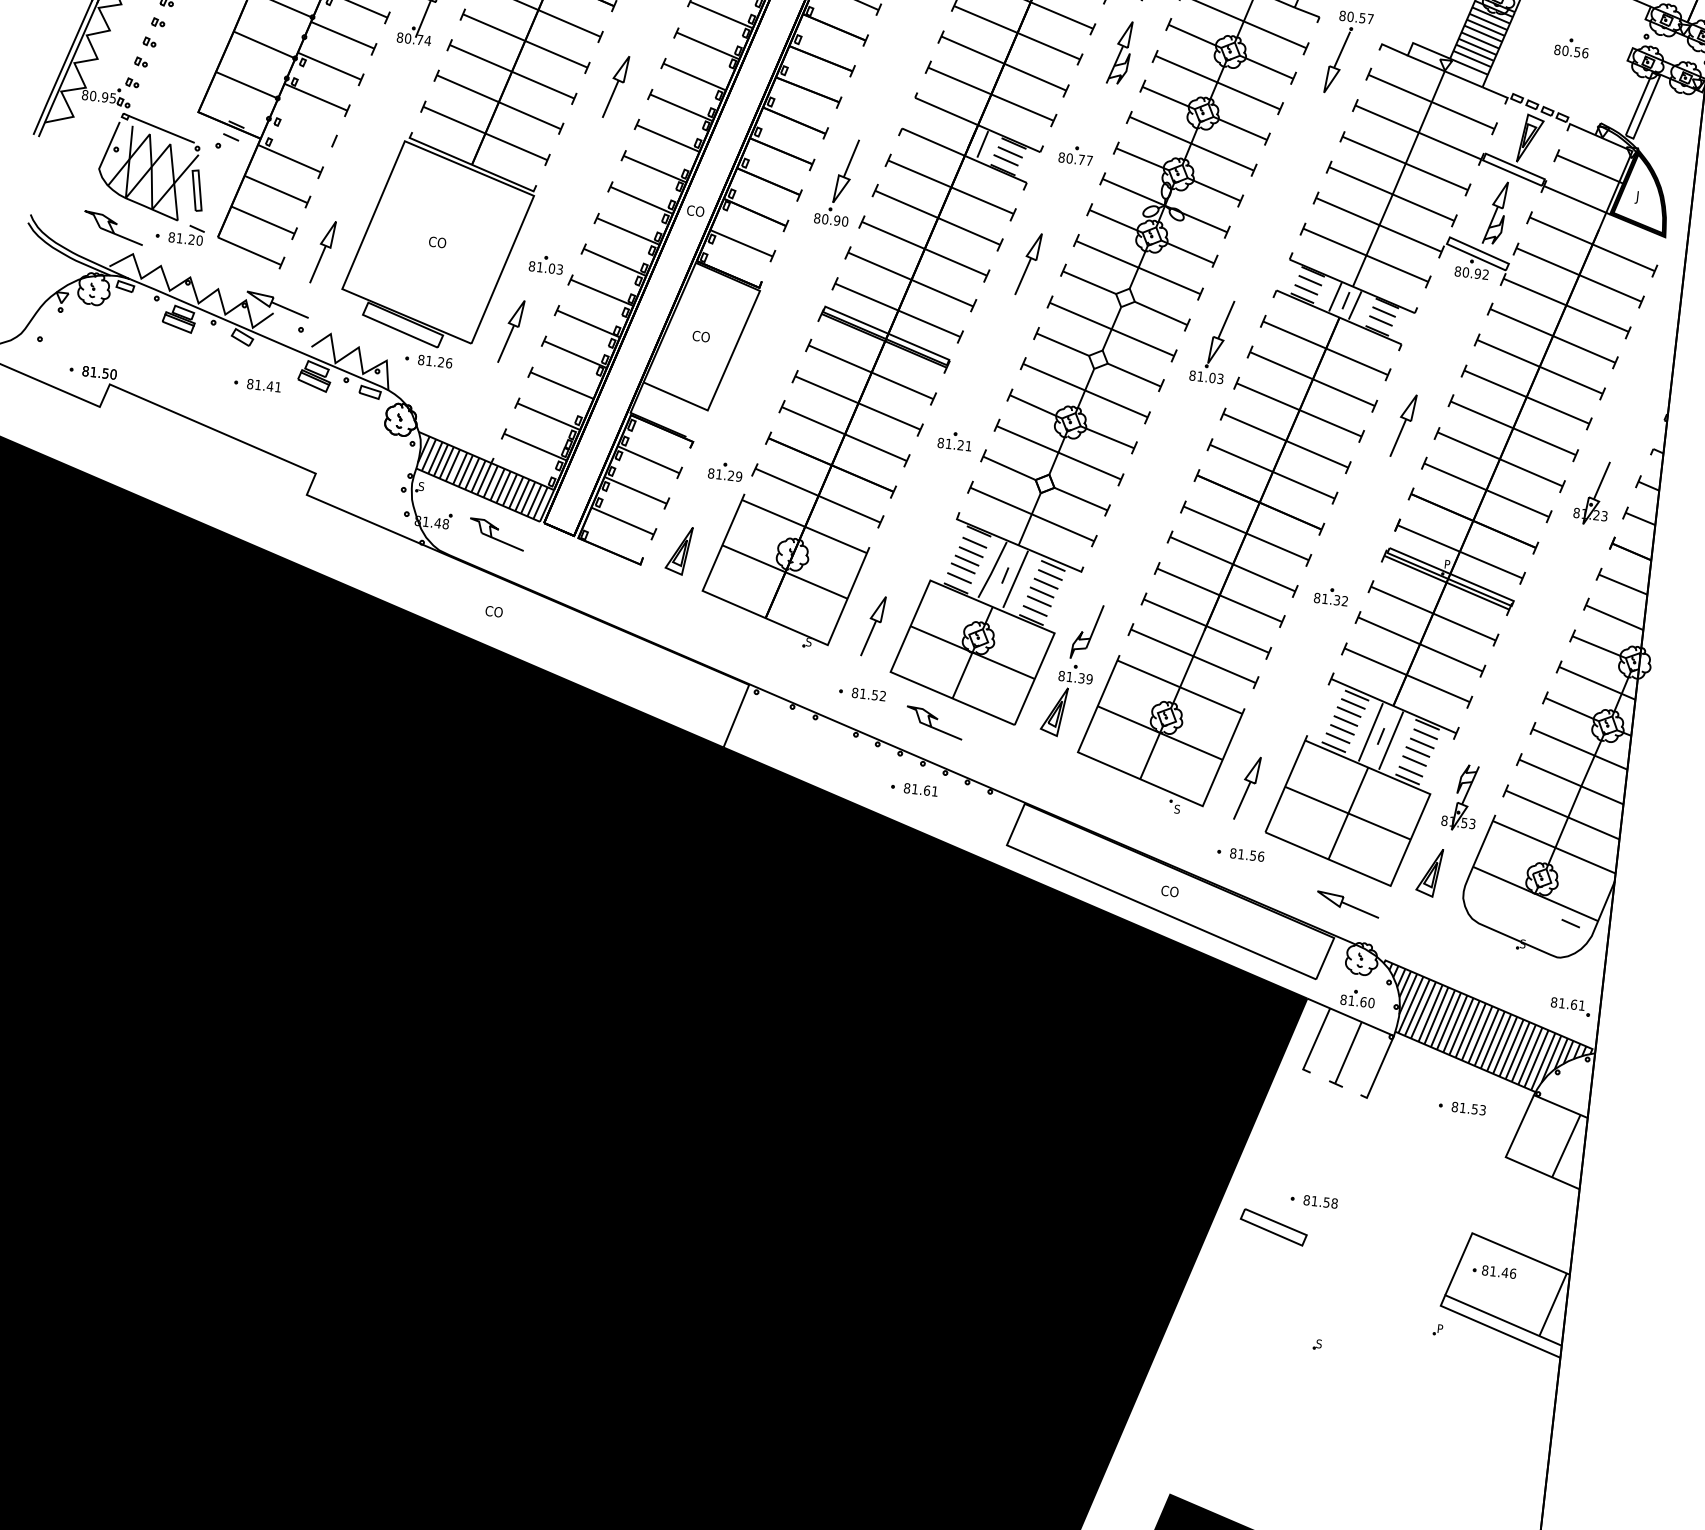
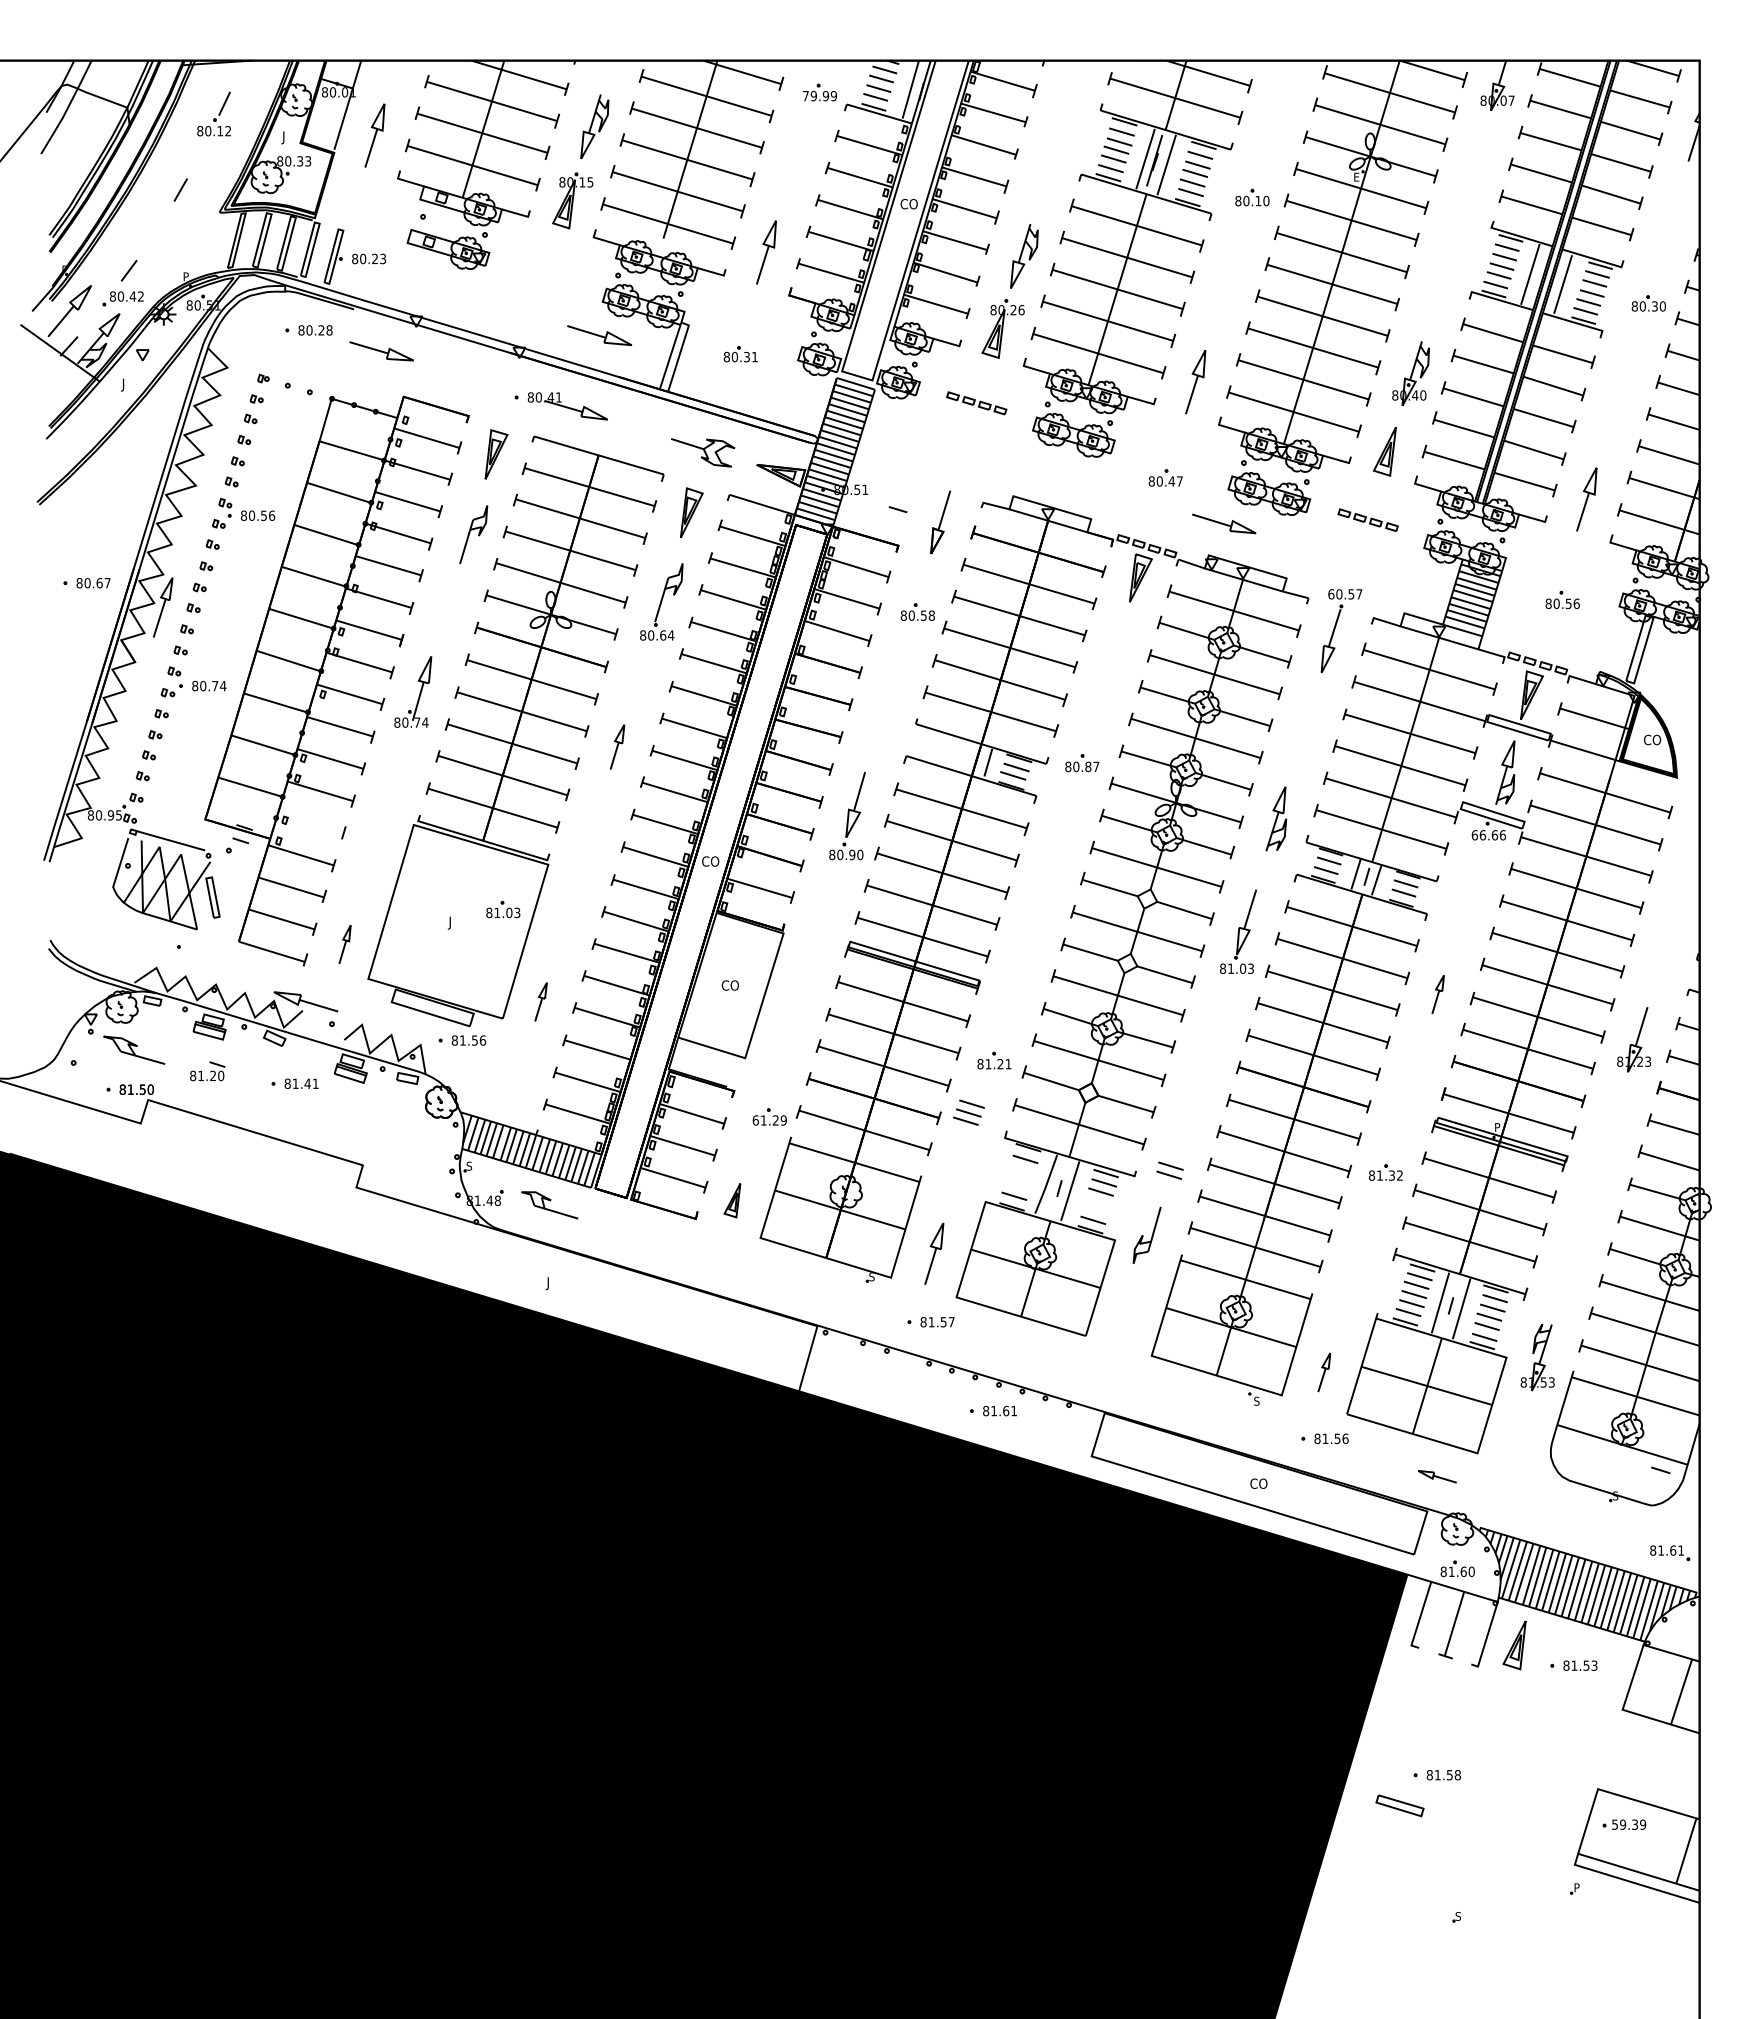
text: (1342, 16) -> (1331, 594), 80.57 -> 60.57
part: (1120, 52) -> (1276, 818), moved
part: (616, 86) -> (617, 746), size x0.7
text: (1081, 159) -> (1088, 766), 80.77 -> 80.87
text: (1644, 197) -> (1651, 740), J -> CO
part: (113, 227) -> (134, 1049), moved
part: (186, 234) -> (207, 1071), moved
text: (436, 242) -> (456, 922), CO -> J
part: (322, 252) -> (344, 944), size x0.6
part: (546, 264) -> (503, 909), moved
part: (1028, 264) -> (1047, 876), removed
text: (1471, 273) -> (1488, 835), 80.92 -> 66.66
part: (510, 330) -> (540, 1001), size x0.6
text: (440, 362) -> (474, 1040), 81.26 -> 81.56
part: (1402, 425) -> (1437, 994), size x0.6
text: (710, 473) -> (755, 1120), 81.29 -> 61.29
part: (679, 550) -> (732, 1200), size x0.7
part: (966, 560) -> (968, 1112), moved
part: (1040, 596) -> (1169, 1170), moved
text: (492, 612) -> (554, 1283), CO -> J
text: (882, 696) -> (951, 1322), 81.52 -> 81.57
part: (1066, 701) -> (1134, 1306), removed
curve: (934, 719) -> (1005, 1339), removed
part: (1247, 788) -> (1324, 1372), size x0.6
part: (1429, 872) -> (1514, 1645), moved
part: (1348, 904) -> (1437, 1476), size x0.6
part: (1273, 1227) -> (1399, 1805), size x0.7
text: (1499, 1271) -> (1629, 1824), 81.46 -> 59.39

